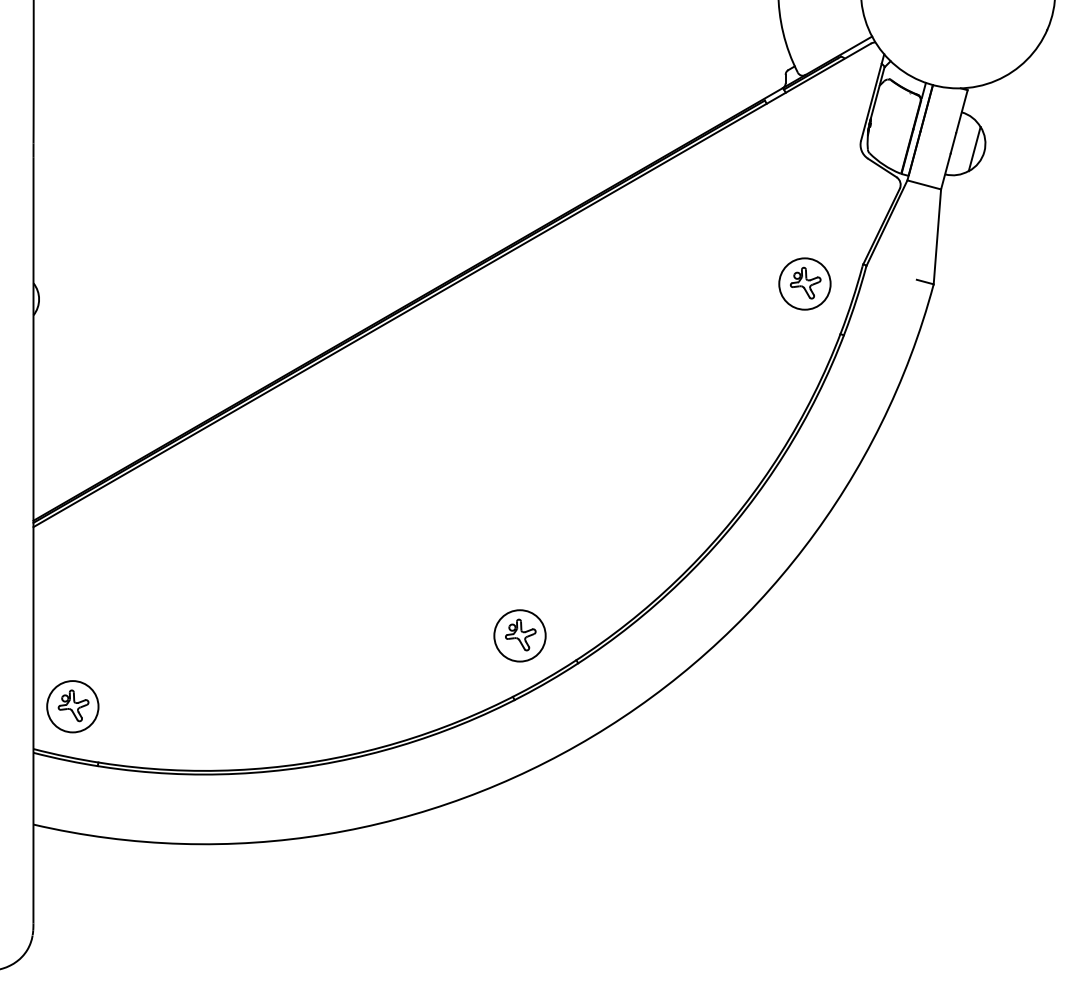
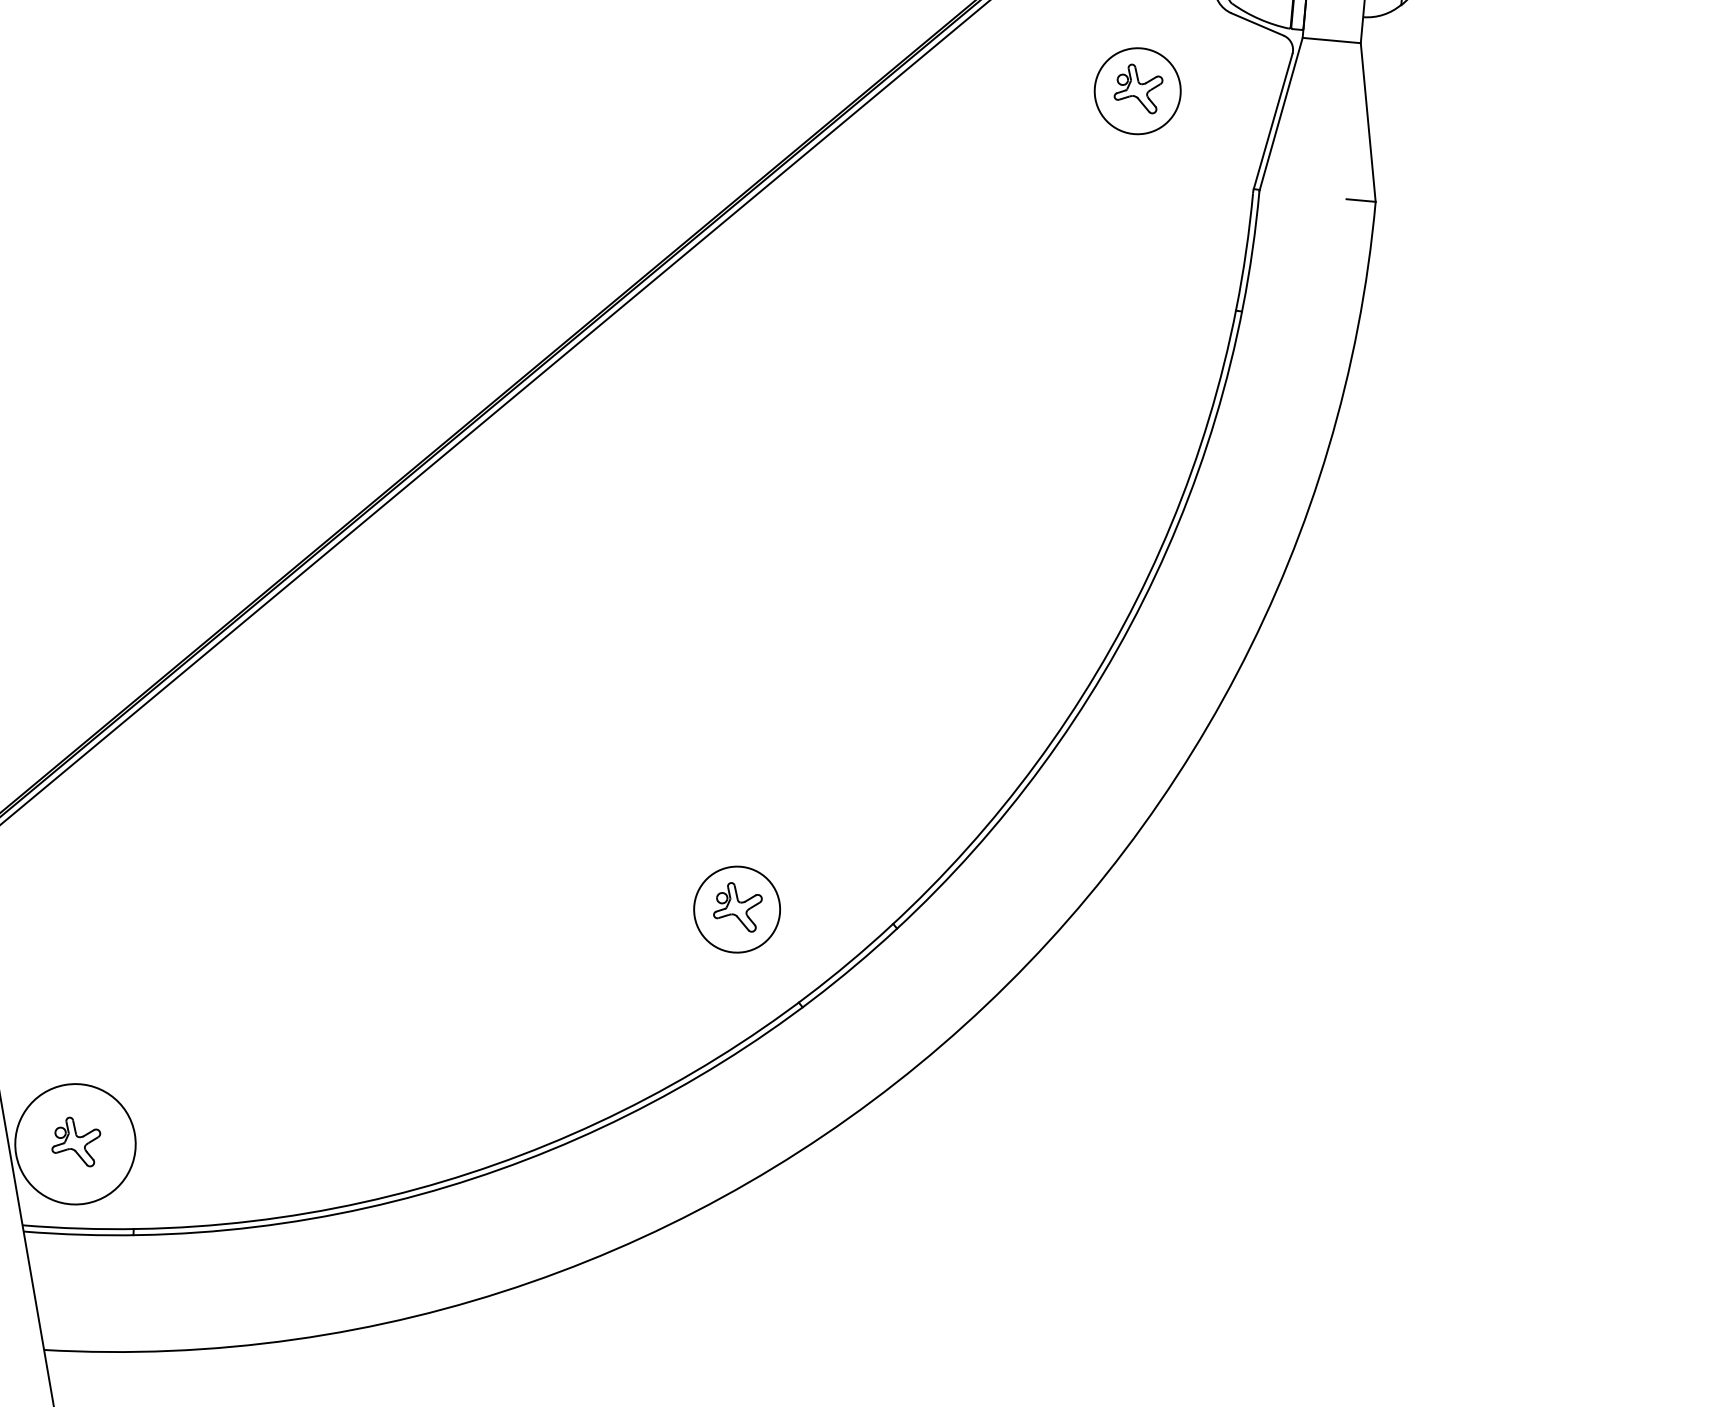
part: (804, 283) -> (1136, 90), moved
part: (519, 635) -> (736, 909), moved
circle: (72, 706) -> (74, 1144), size x1.4

